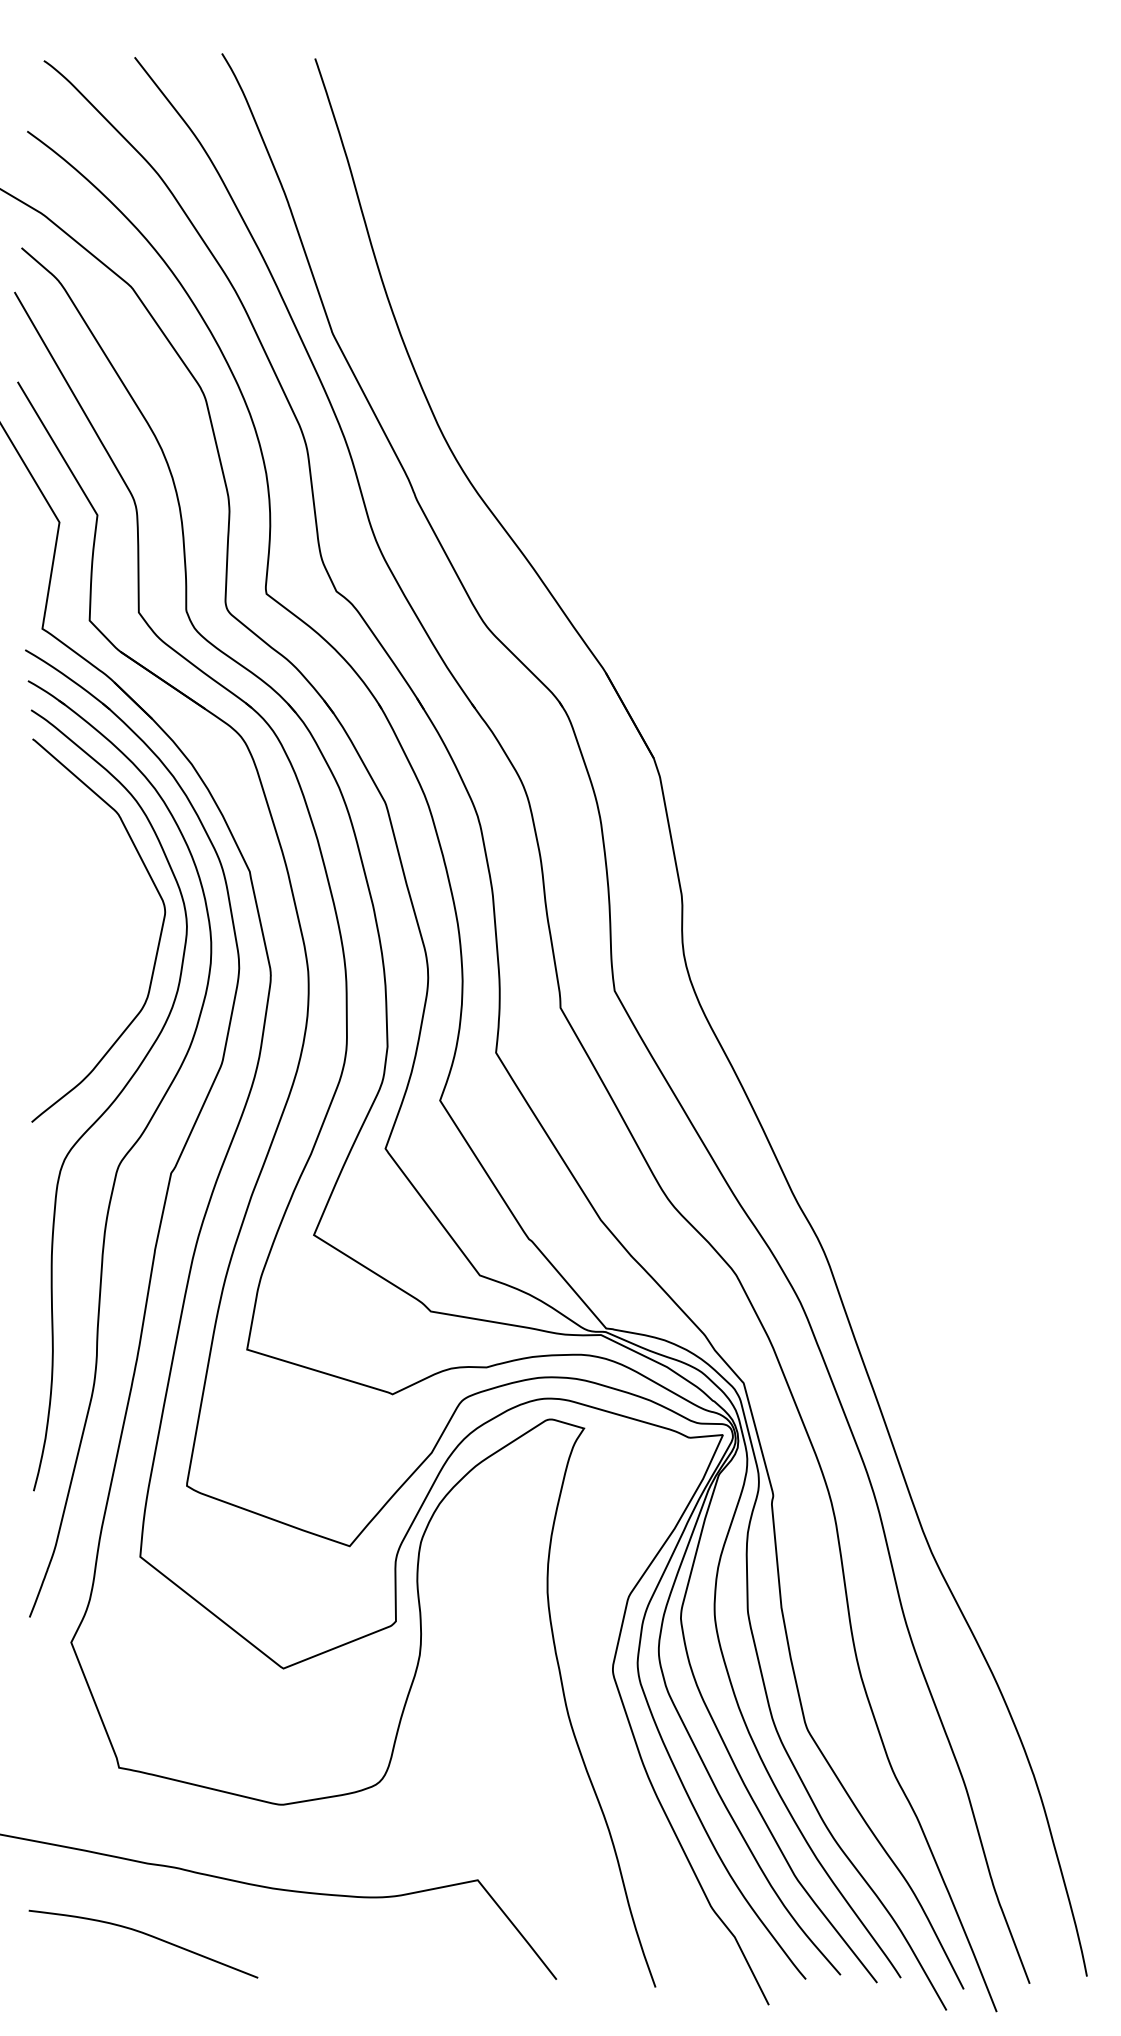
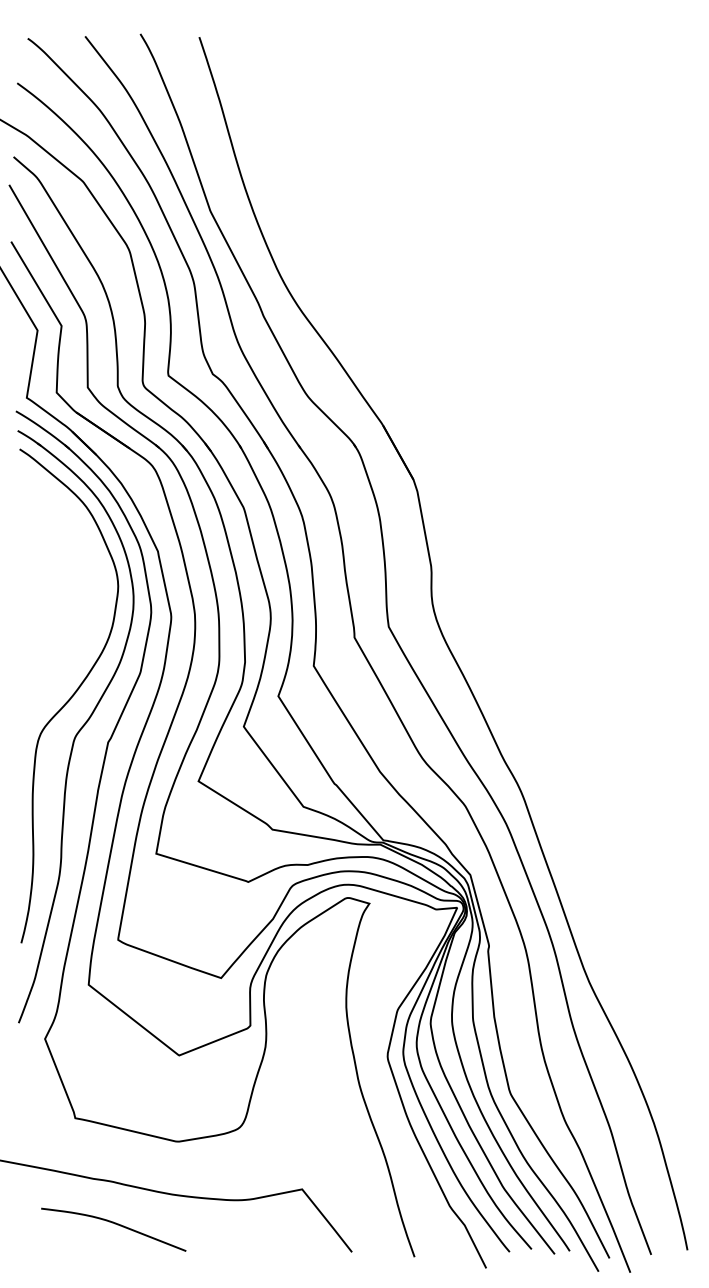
curve: (157, 942) -> (99, 596), removed
curve: (144, 1935) -> (114, 1224), moved

